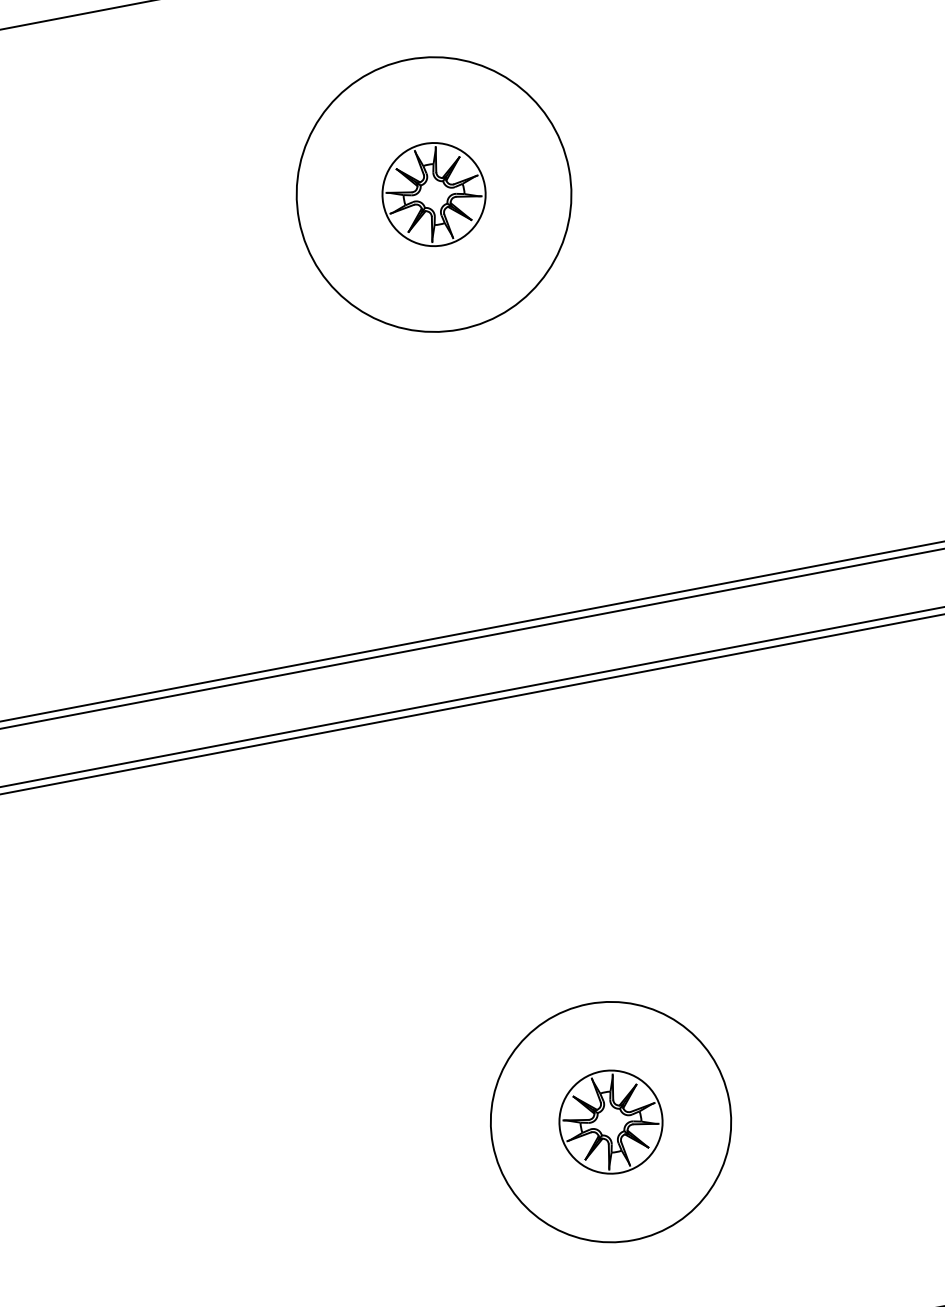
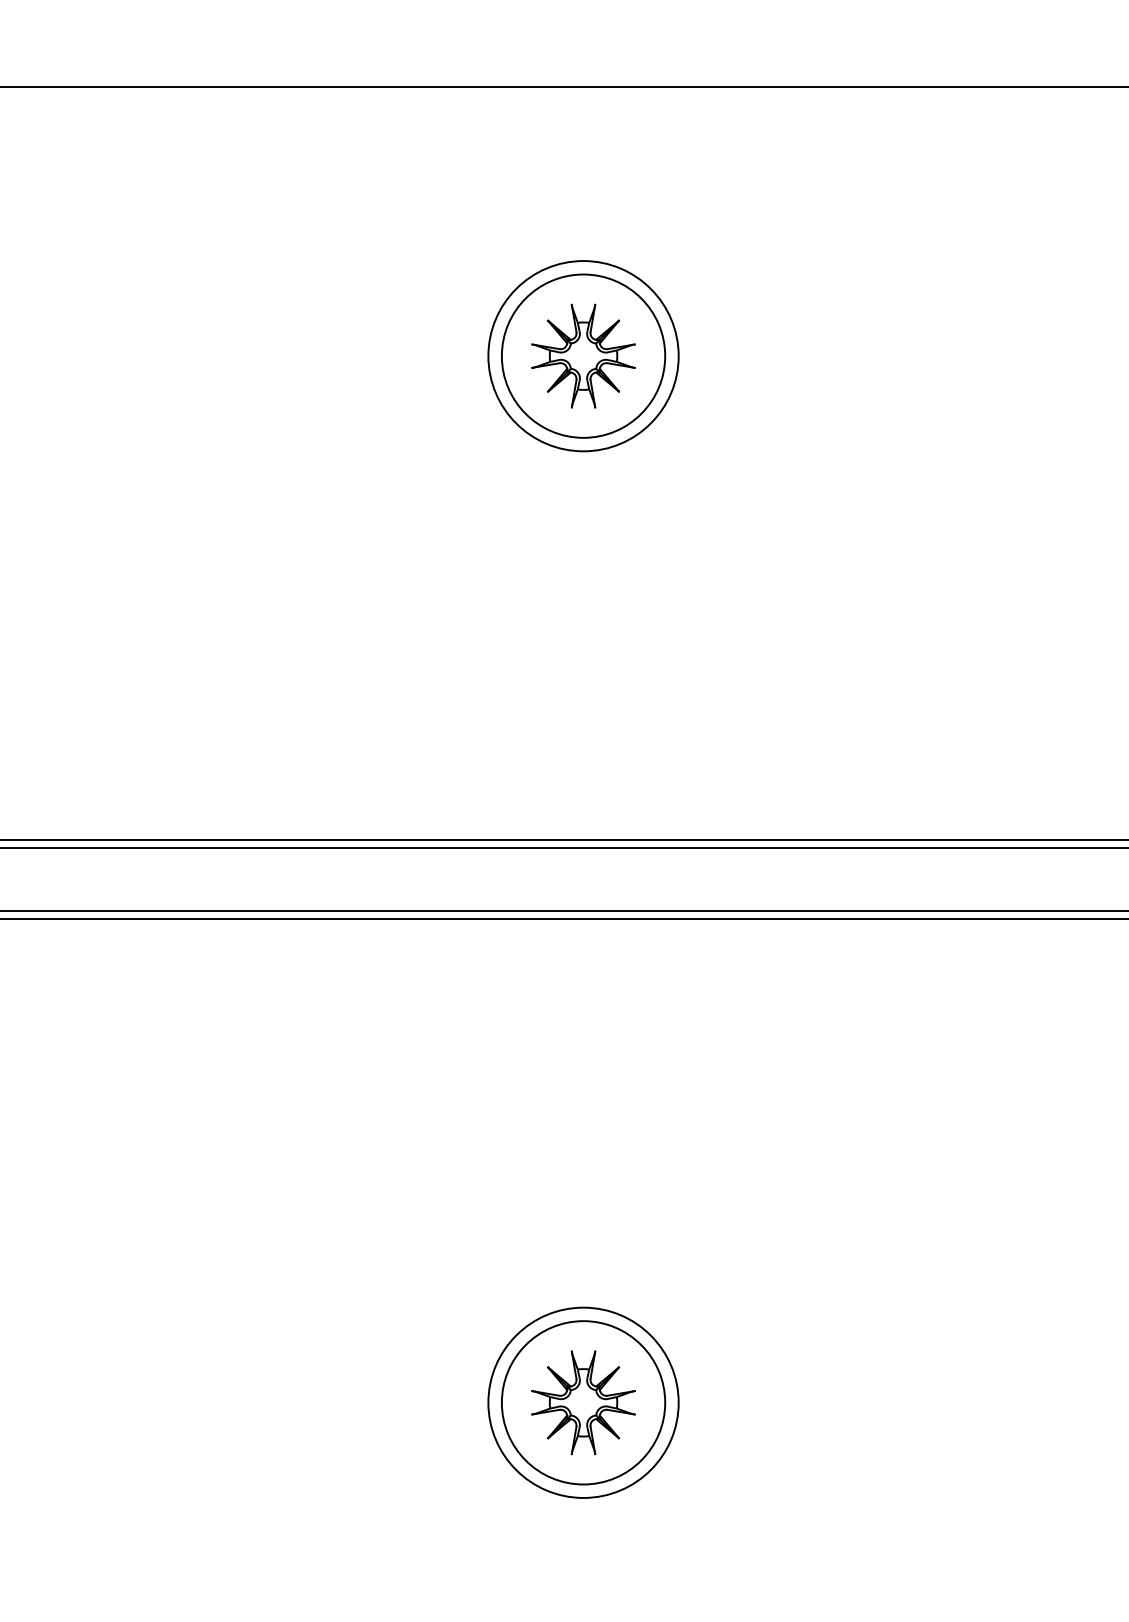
circle: (433, 193) -> (583, 355), size x1.43
circle: (434, 194) -> (583, 356), size x0.62
circle: (610, 1121) -> (583, 1402), size x0.71
circle: (610, 1121) -> (583, 1402), size x1.43

